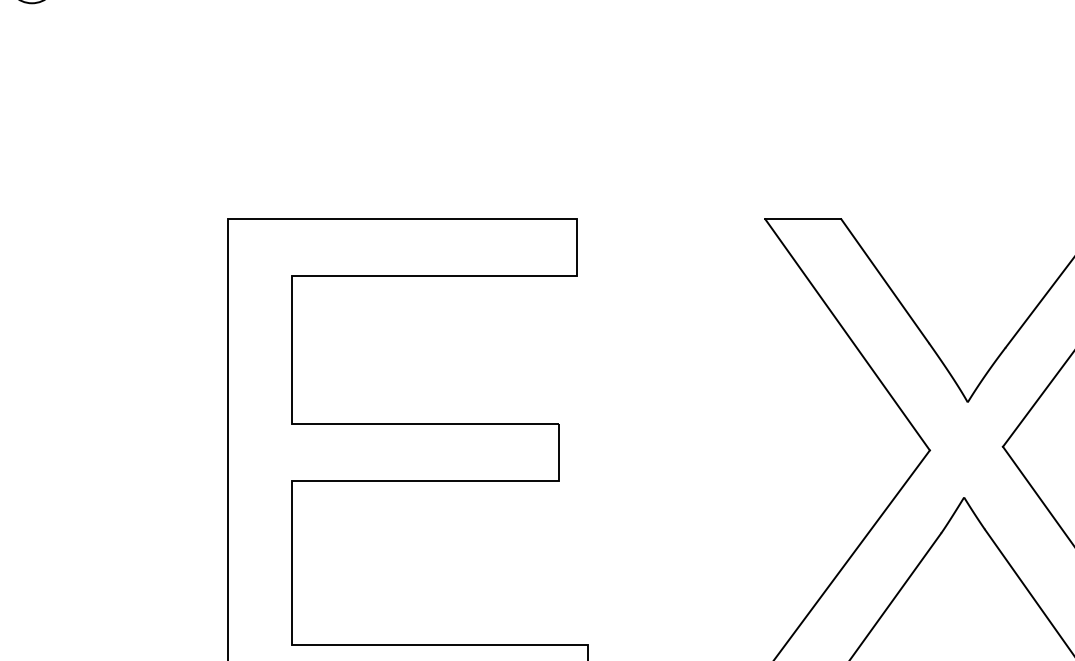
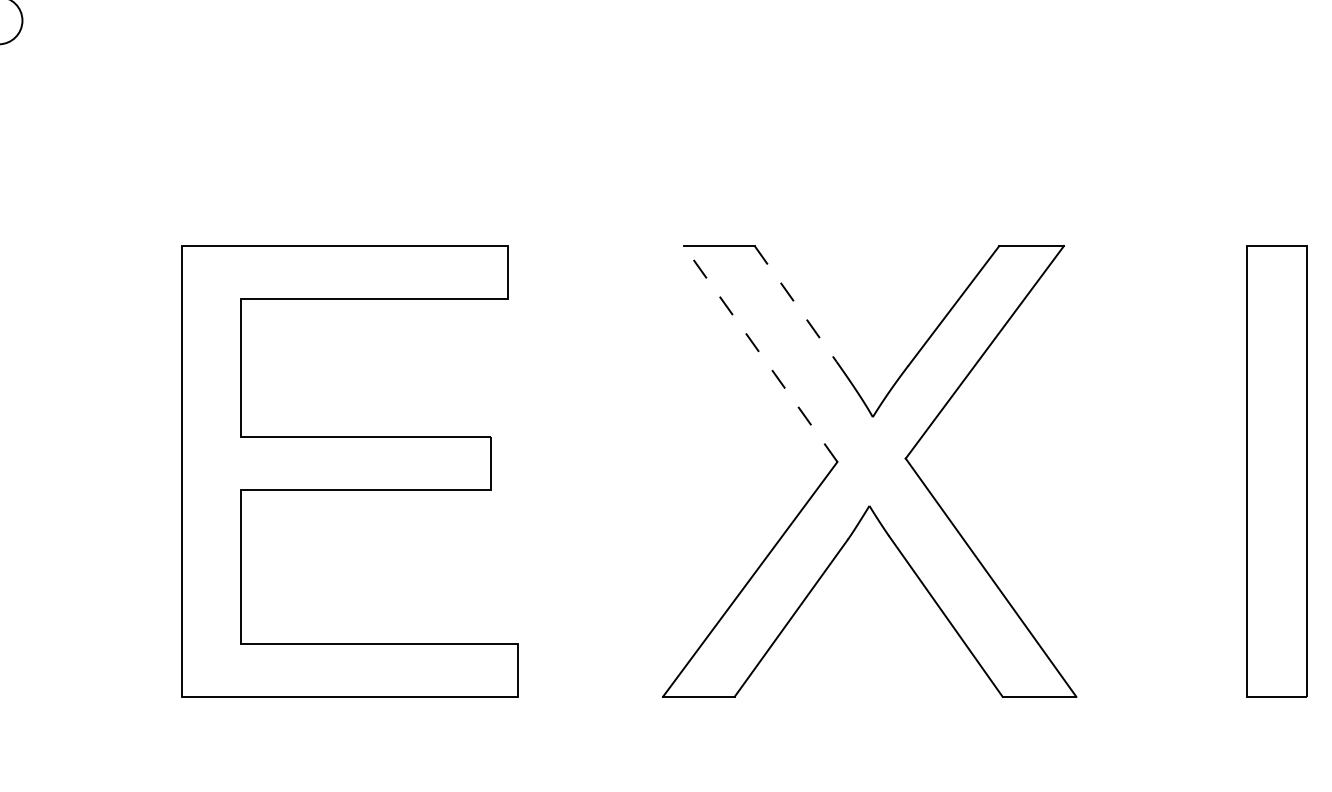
line: (884, 280) -> (795, 303), solid -> dashed
line: (847, 335) -> (760, 354), solid -> dashed

